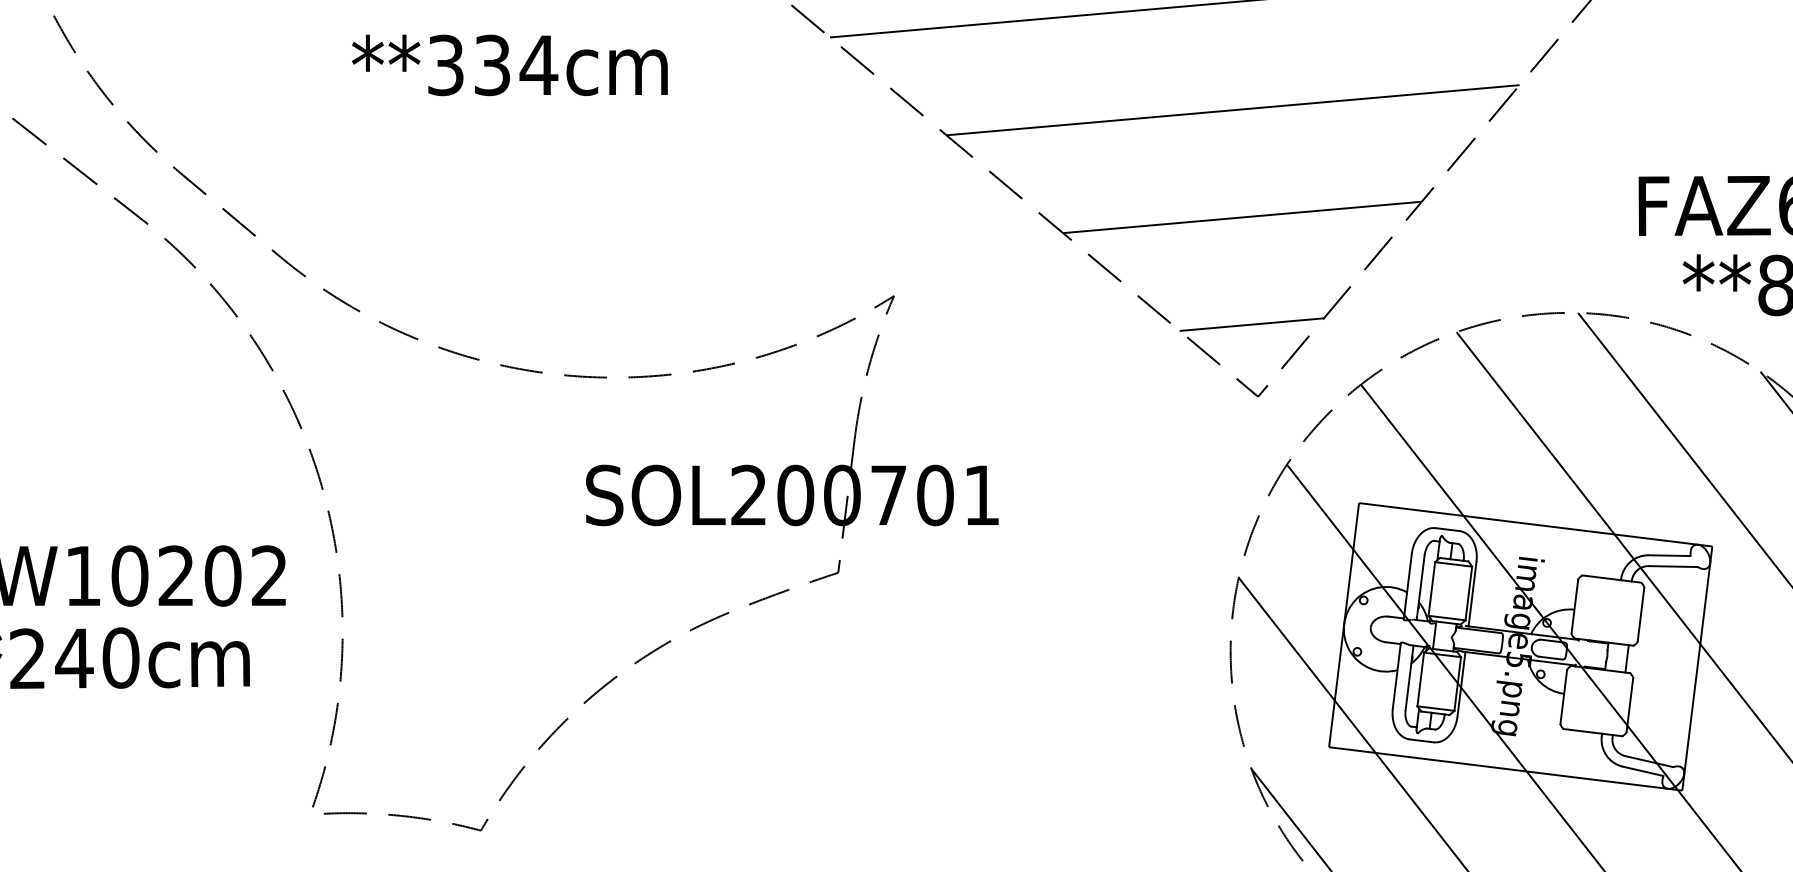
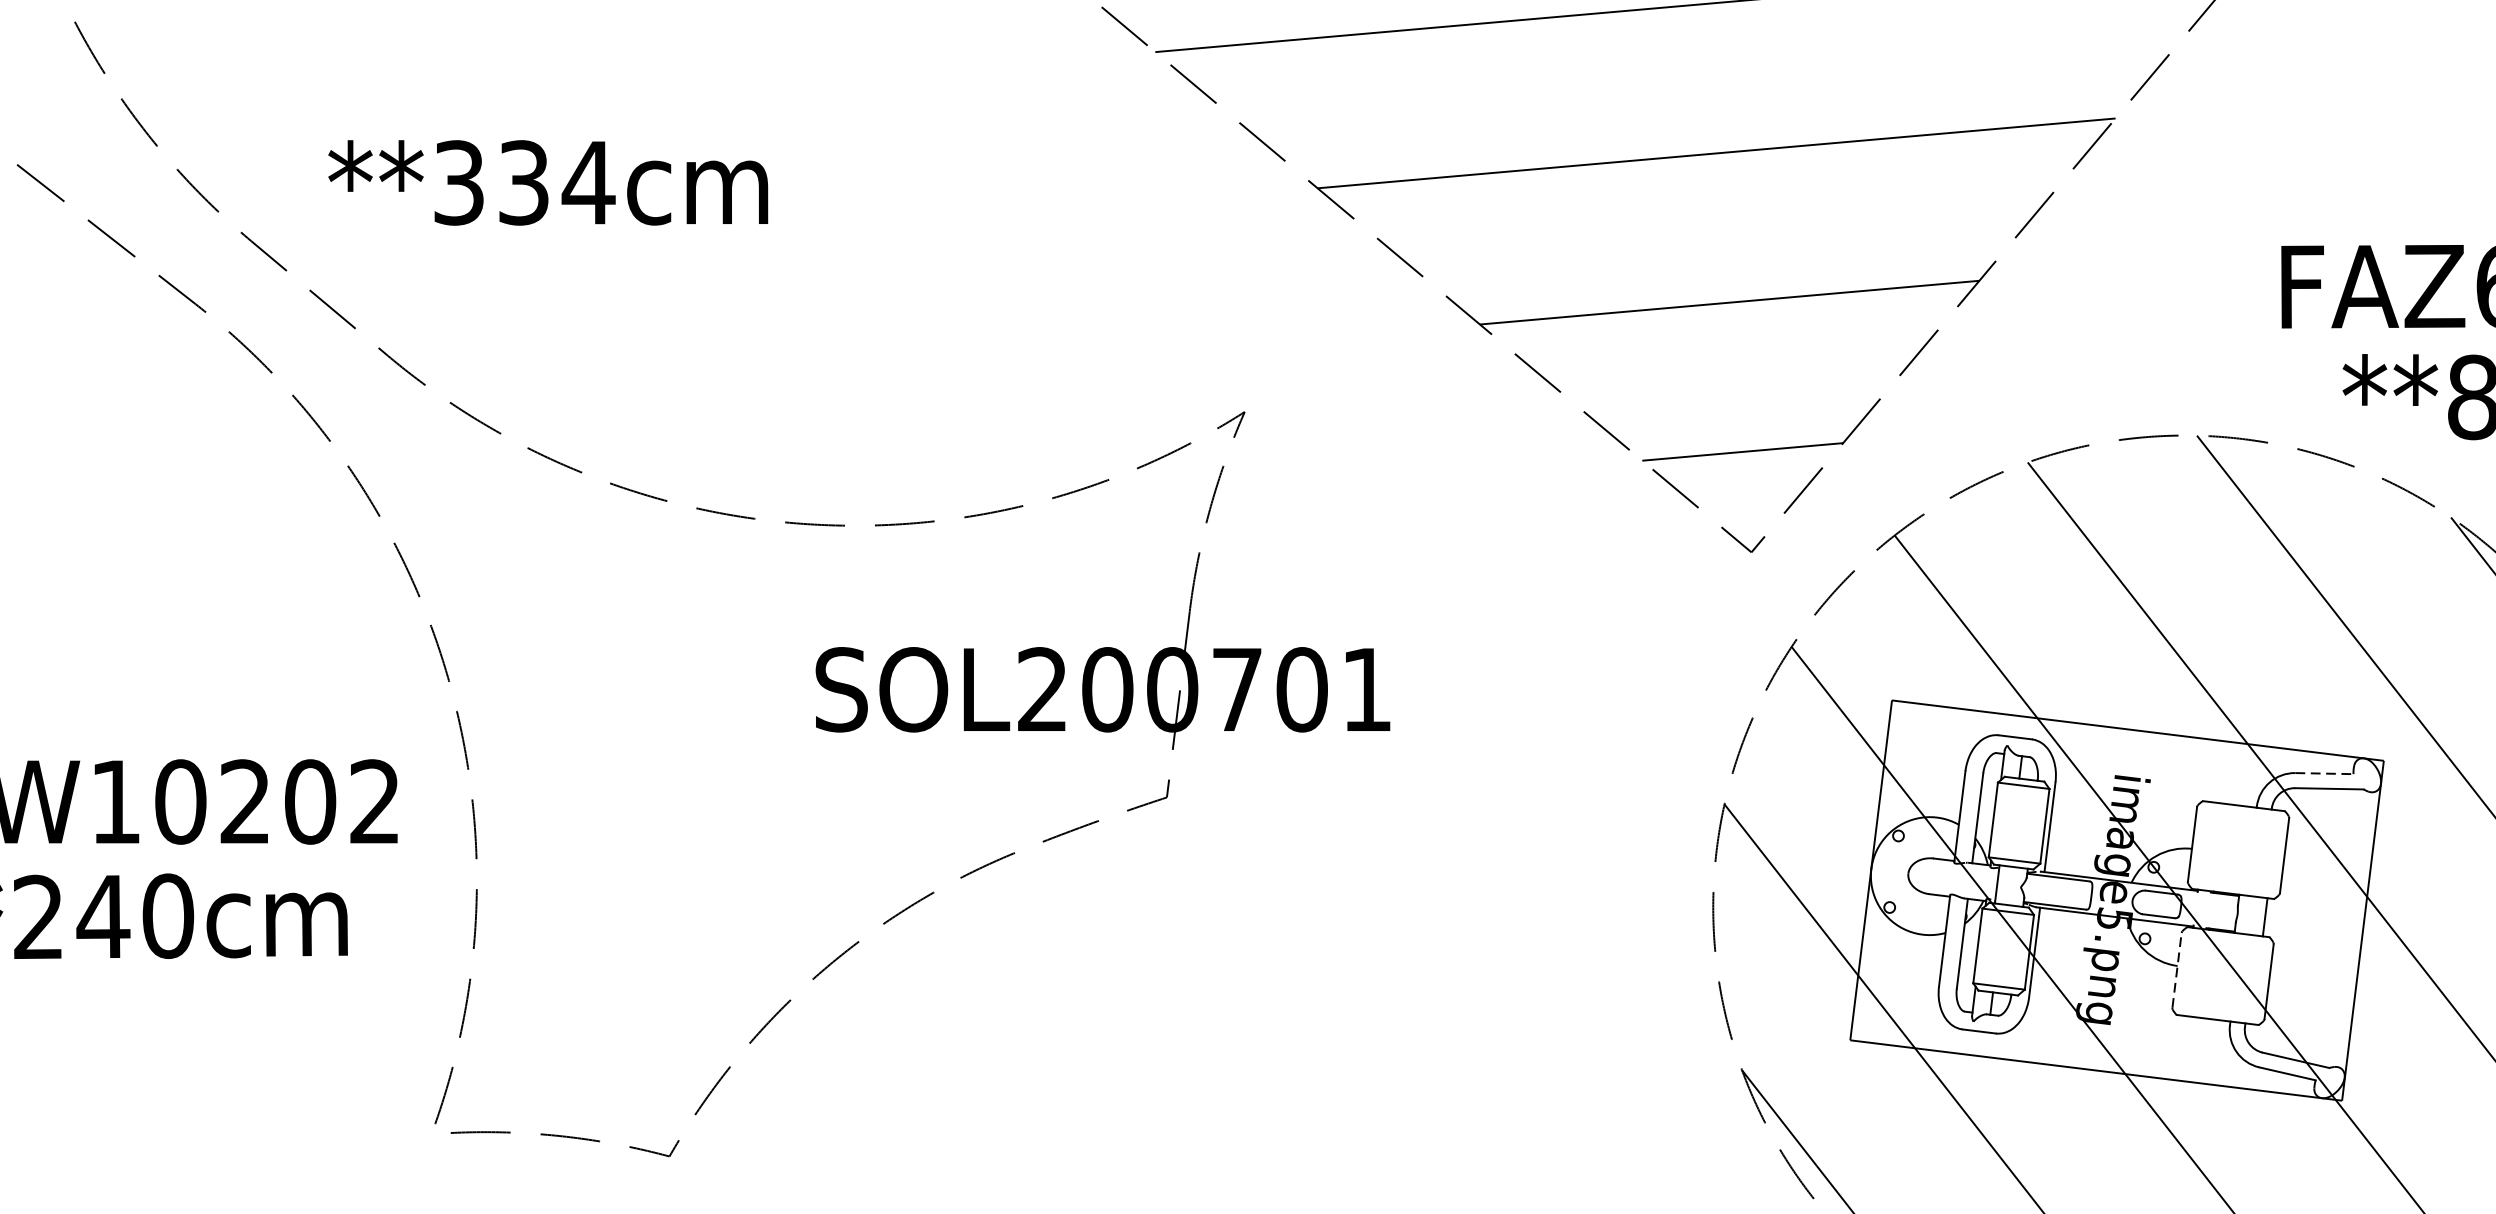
text: (509, 65) -> (547, 183), moved
line: (1669, 555) -> (2324, 773), solid -> dashed
line: (1563, 696) -> (2176, 969), solid -> dashed

